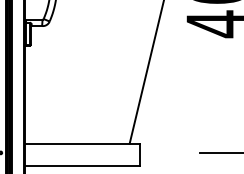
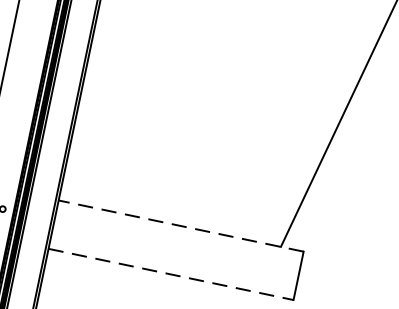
line: (82, 143) -> (180, 225), solid -> dashed
line: (82, 166) -> (170, 274), solid -> dashed

